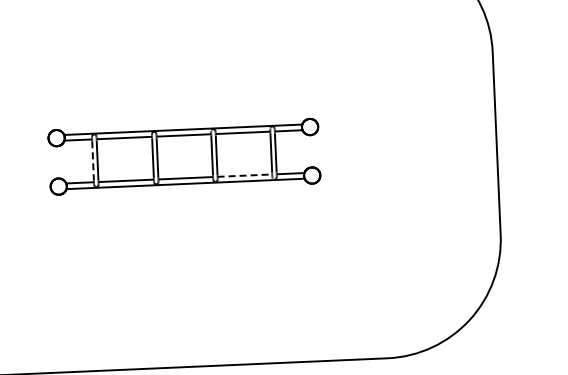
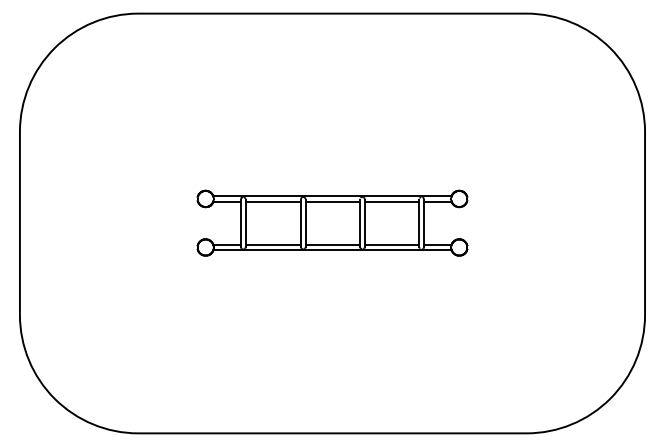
line: (93, 161) -> (241, 223), dashed -> solid
line: (245, 175) -> (392, 244), dashed -> solid

